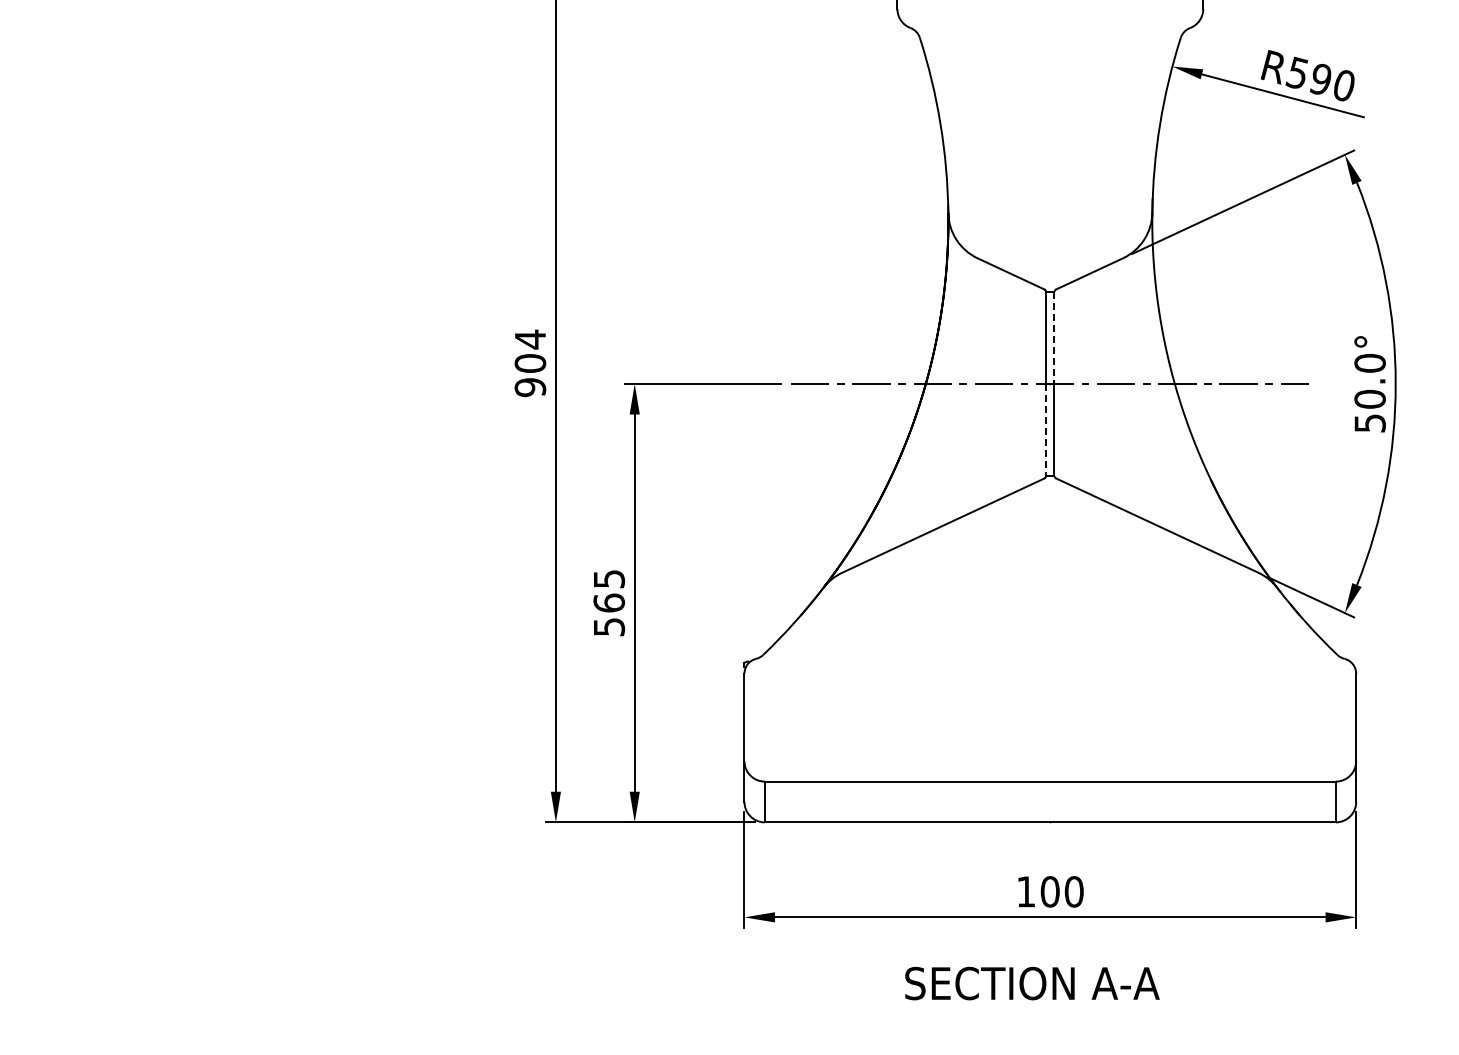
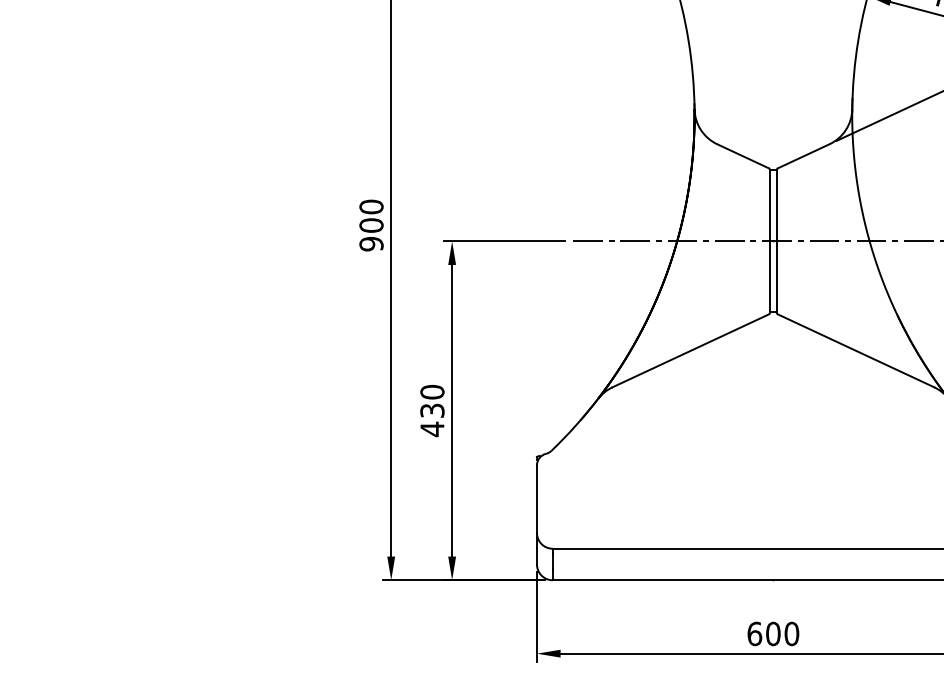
line: (1054, 338) -> (776, 206), dashed -> solid
text: (530, 339) -> (371, 206), 904 -> 900
line: (1046, 429) -> (770, 276), dashed -> solid
text: (609, 603) -> (432, 411), 565 -> 430
text: (1026, 891) -> (754, 633), 100 -> 600

